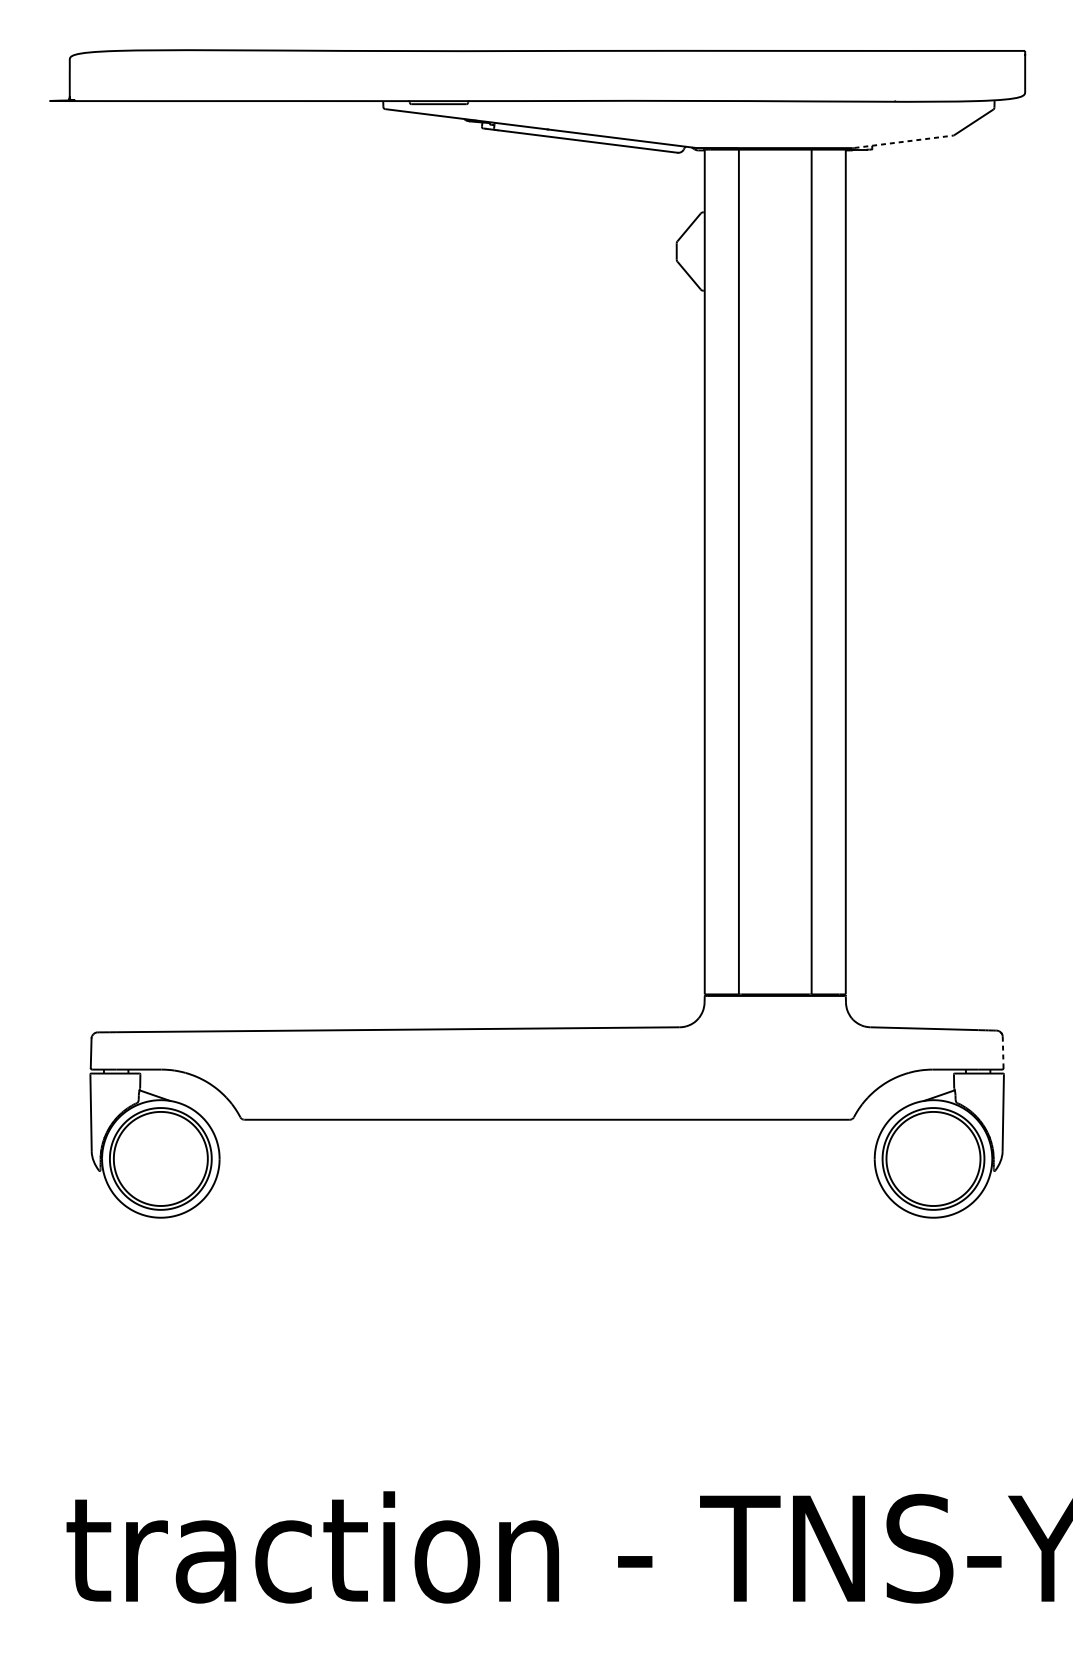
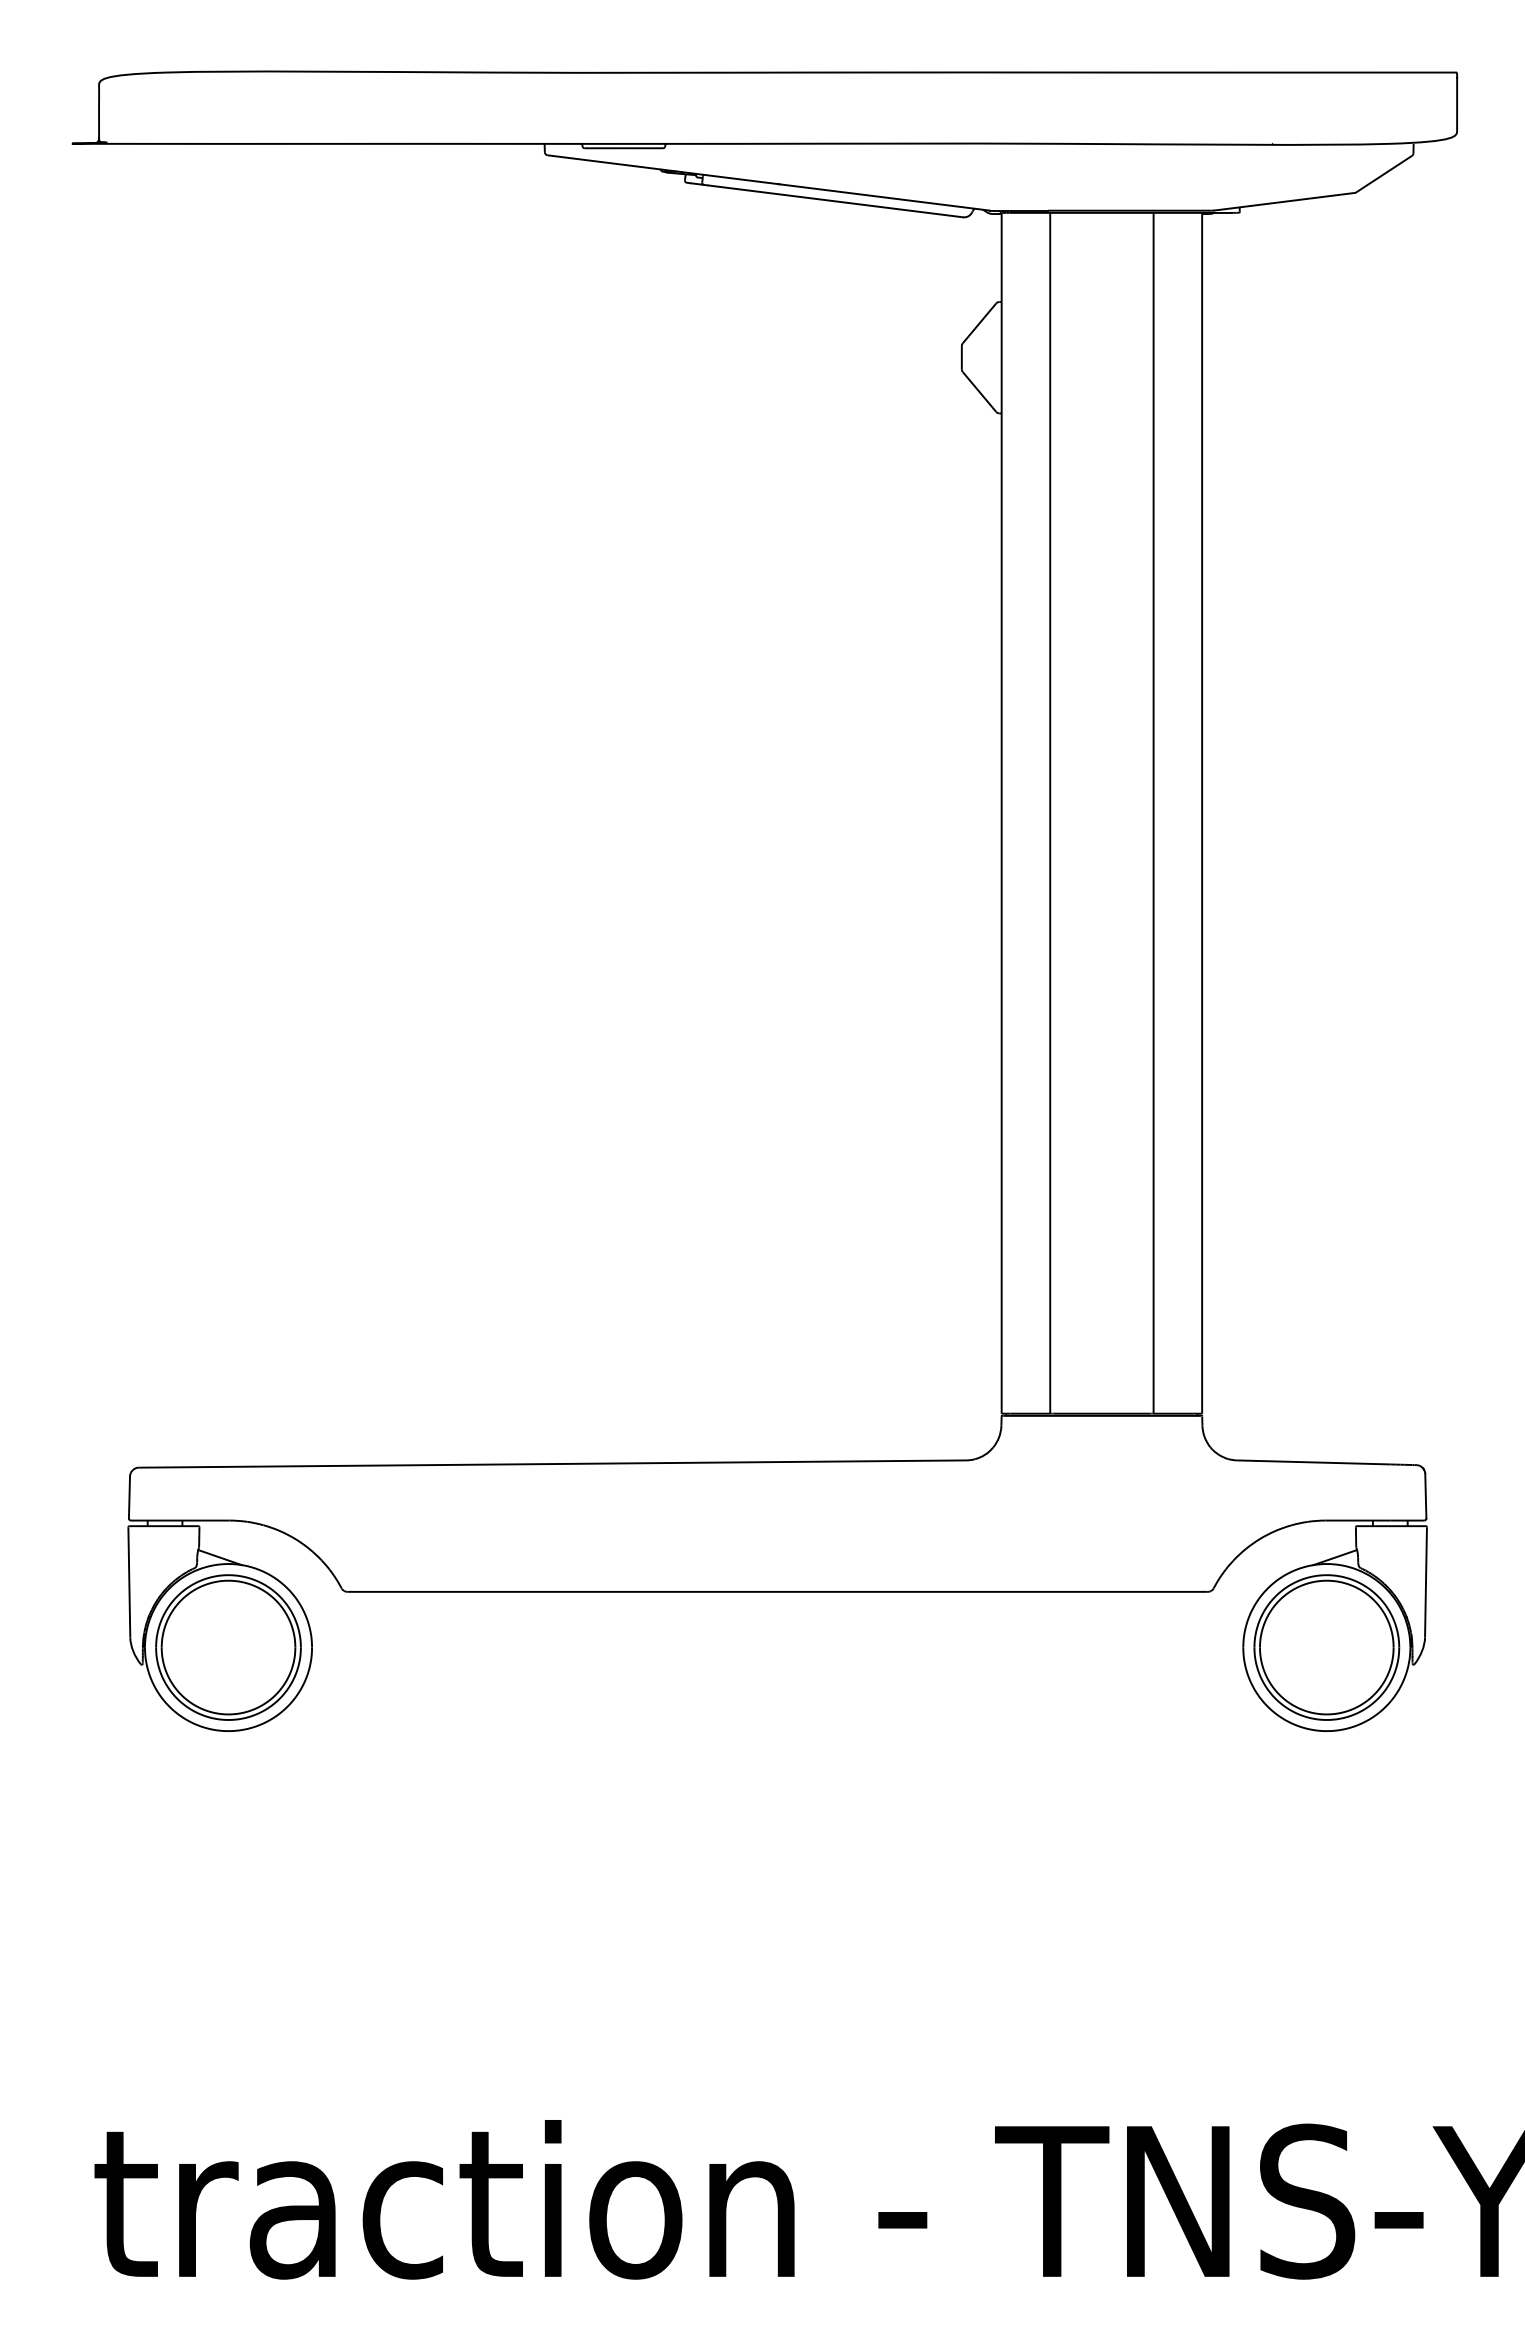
line: (903, 141) -> (1284, 201), dashed -> solid
line: (1002, 1052) -> (1425, 1496), dashed -> solid

